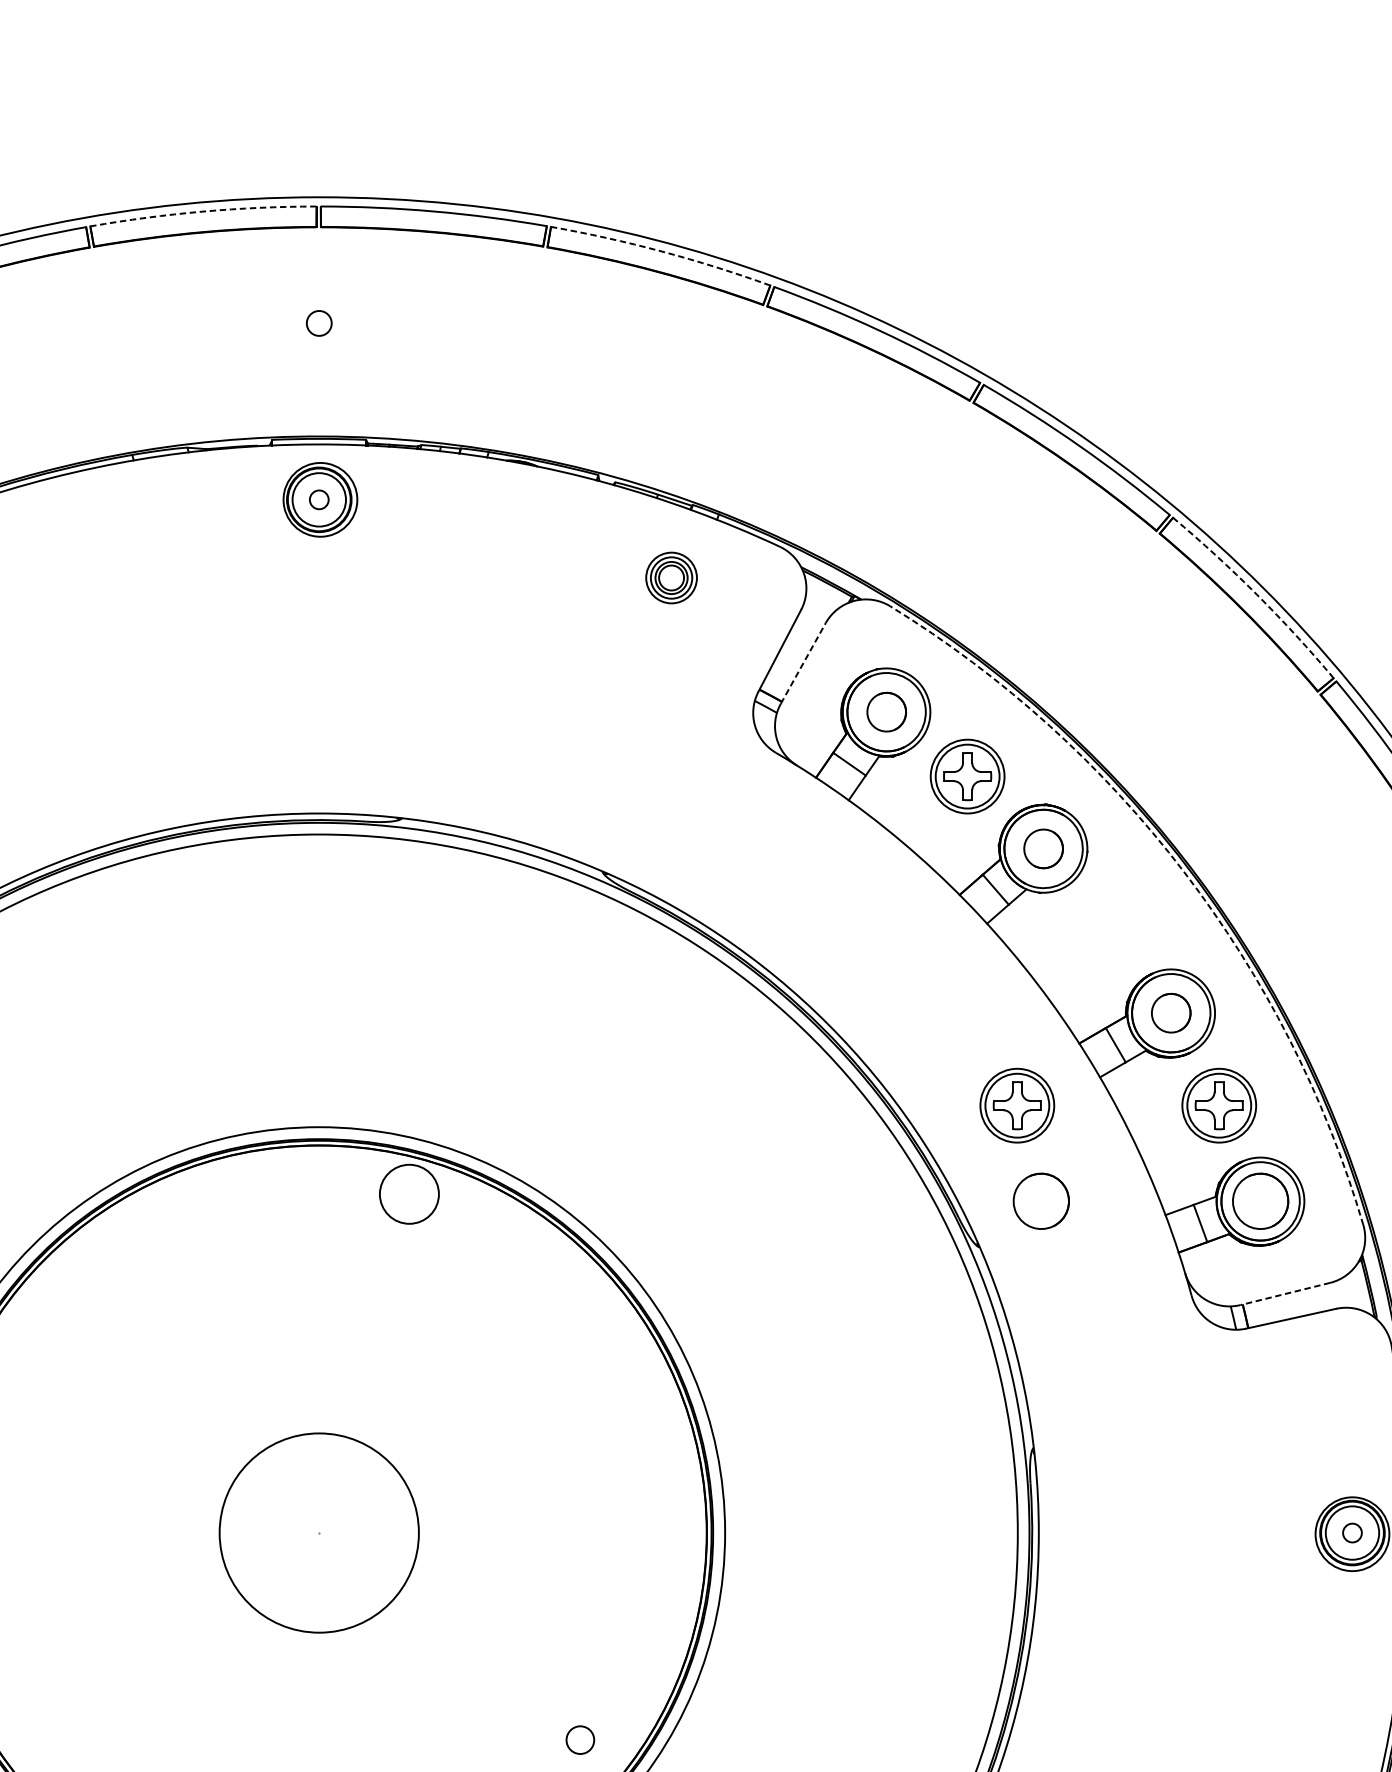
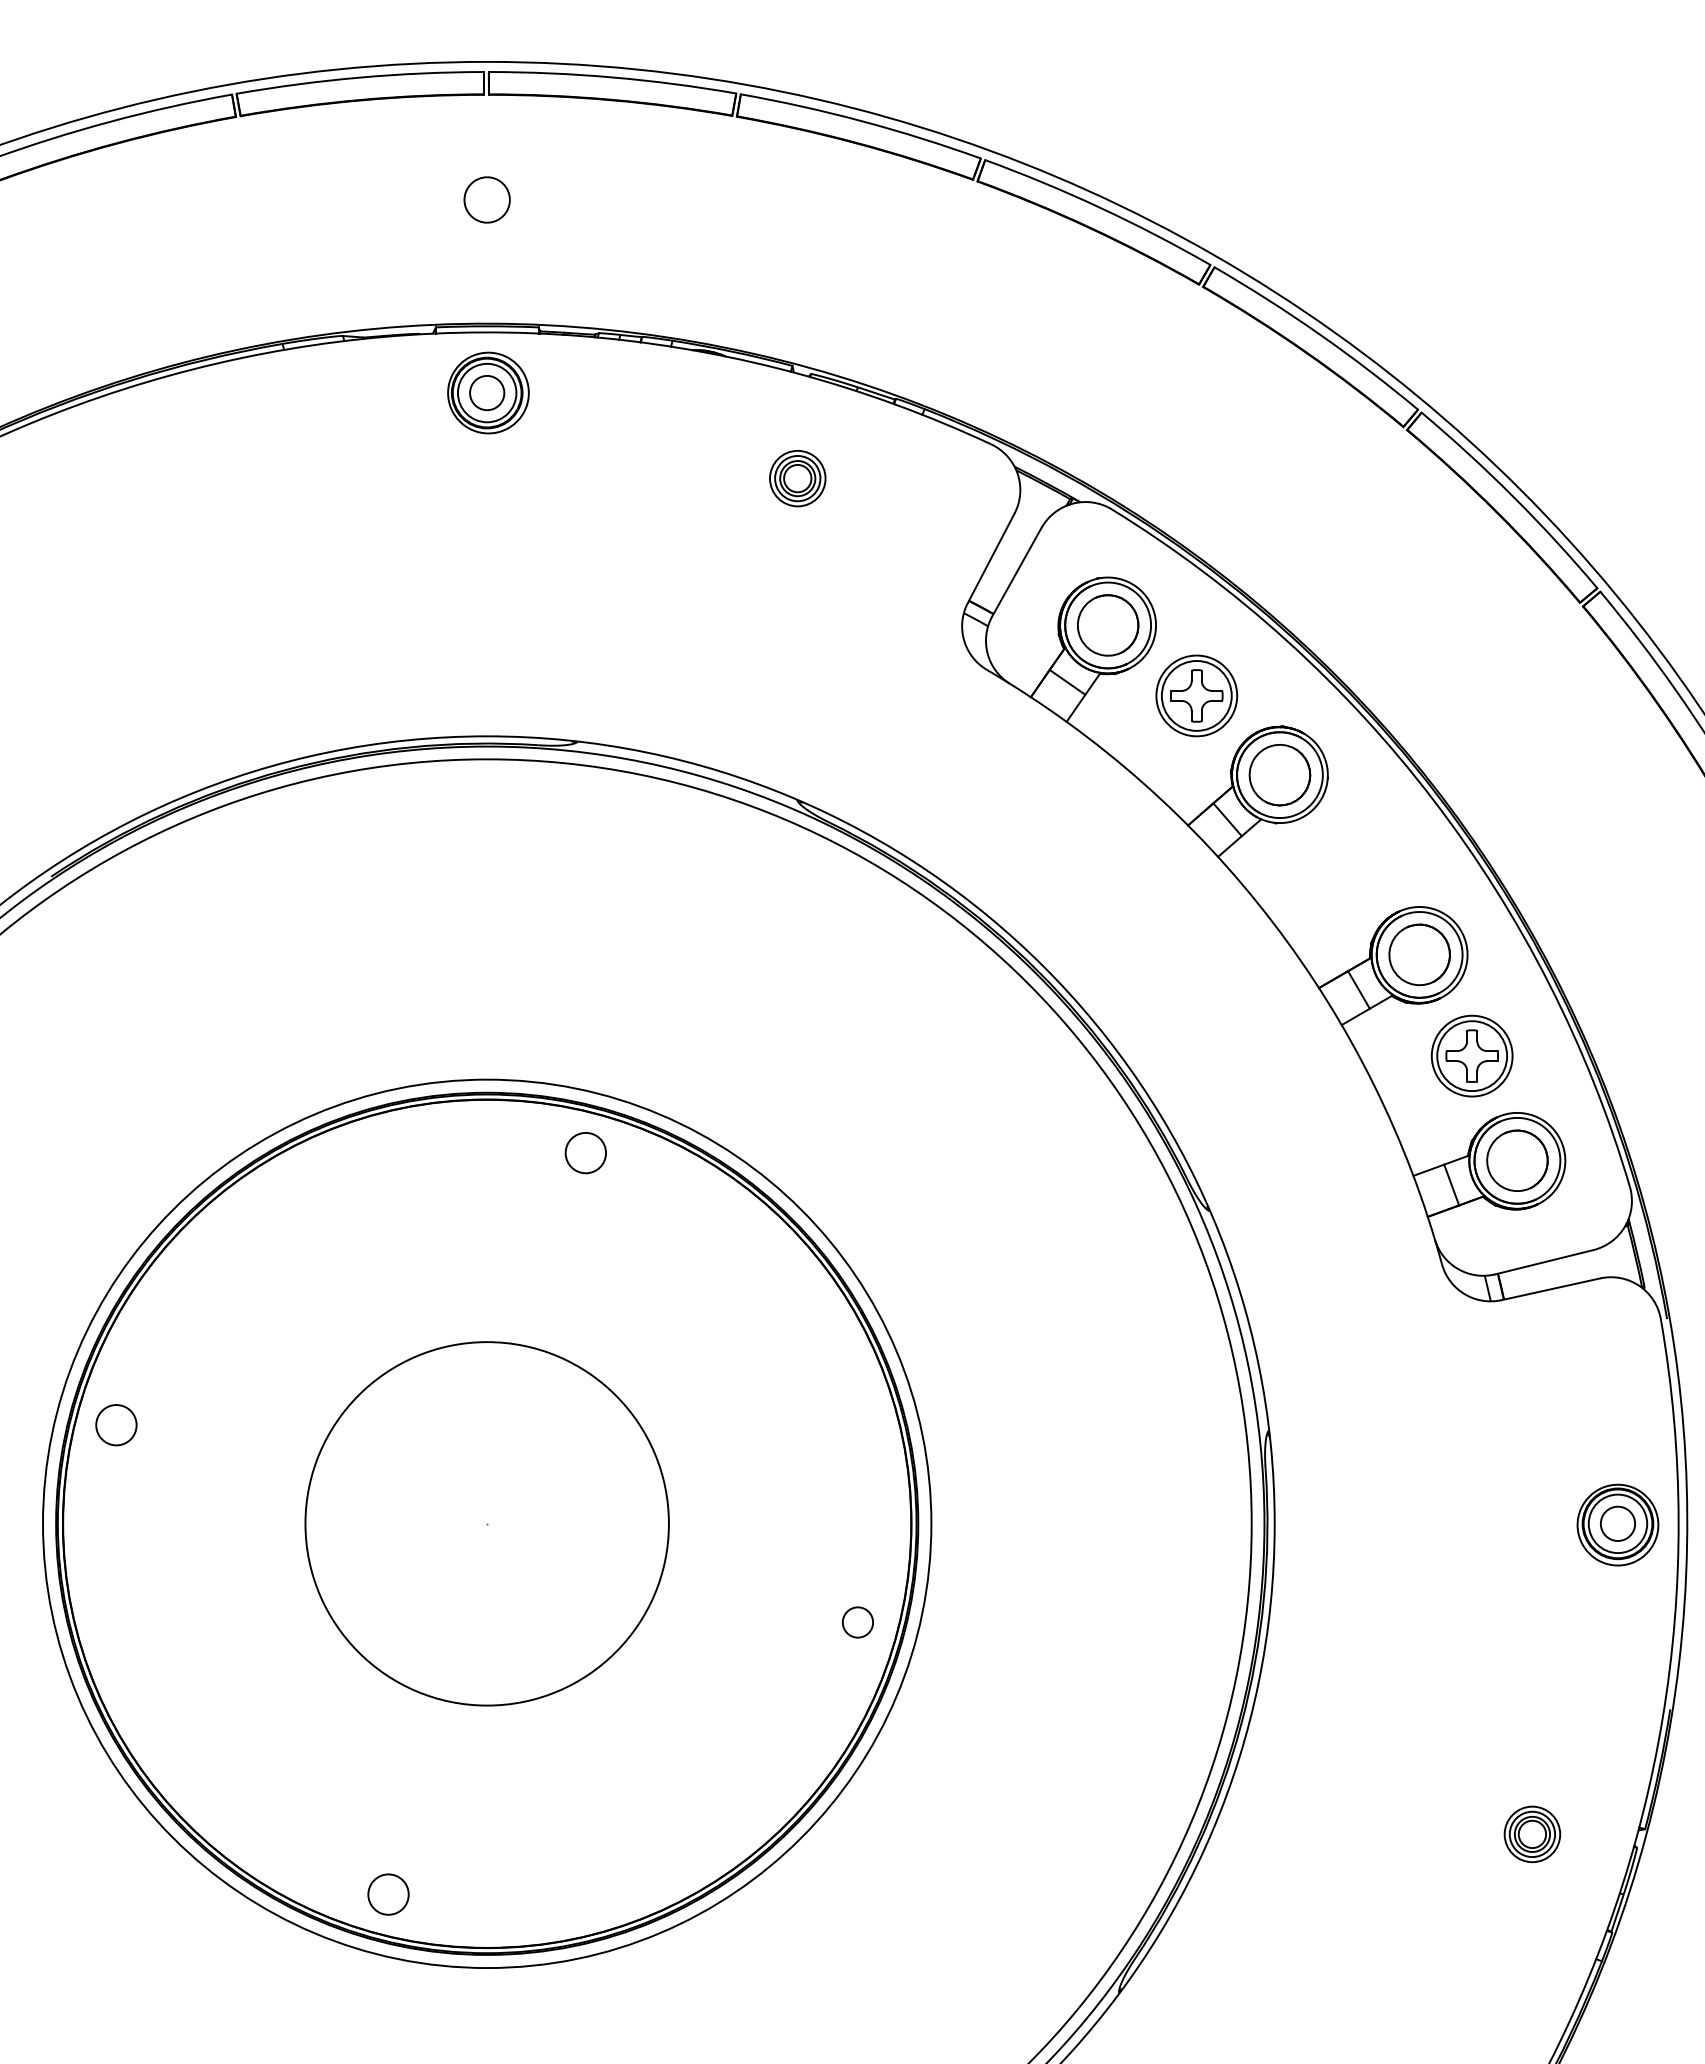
arc: (202, 211) -> (359, 77), dashed -> solid
arc: (662, 251) -> (862, 121), dashed -> solid
circle: (318, 322) -> (486, 199), size x1.67
circle: (319, 499) -> (487, 392), size x1.67
part: (671, 577) -> (797, 478), moved
arc: (1257, 594) -> (1513, 496), dashed -> solid
line: (802, 663) -> (1016, 572), dashed -> solid
part: (886, 712) -> (1108, 625), size x1.43
part: (1043, 848) -> (1279, 774), size x1.43
arc: (1183, 872) -> (1433, 800), dashed -> solid
part: (1171, 1012) -> (1419, 954), size x1.43
part: (1016, 1105) -> (1250, 1055), removed
circle: (409, 1193) -> (585, 1152), size x0.62
part: (1041, 1201) -> (1277, 1160), removed
line: (1285, 1294) -> (1544, 1262), dashed -> solid
circle: (318, 1532) -> (486, 1523), size x1.67
circle: (1352, 1532) -> (1617, 1523), size x1.67
circle: (579, 1740) -> (857, 1622), moved

